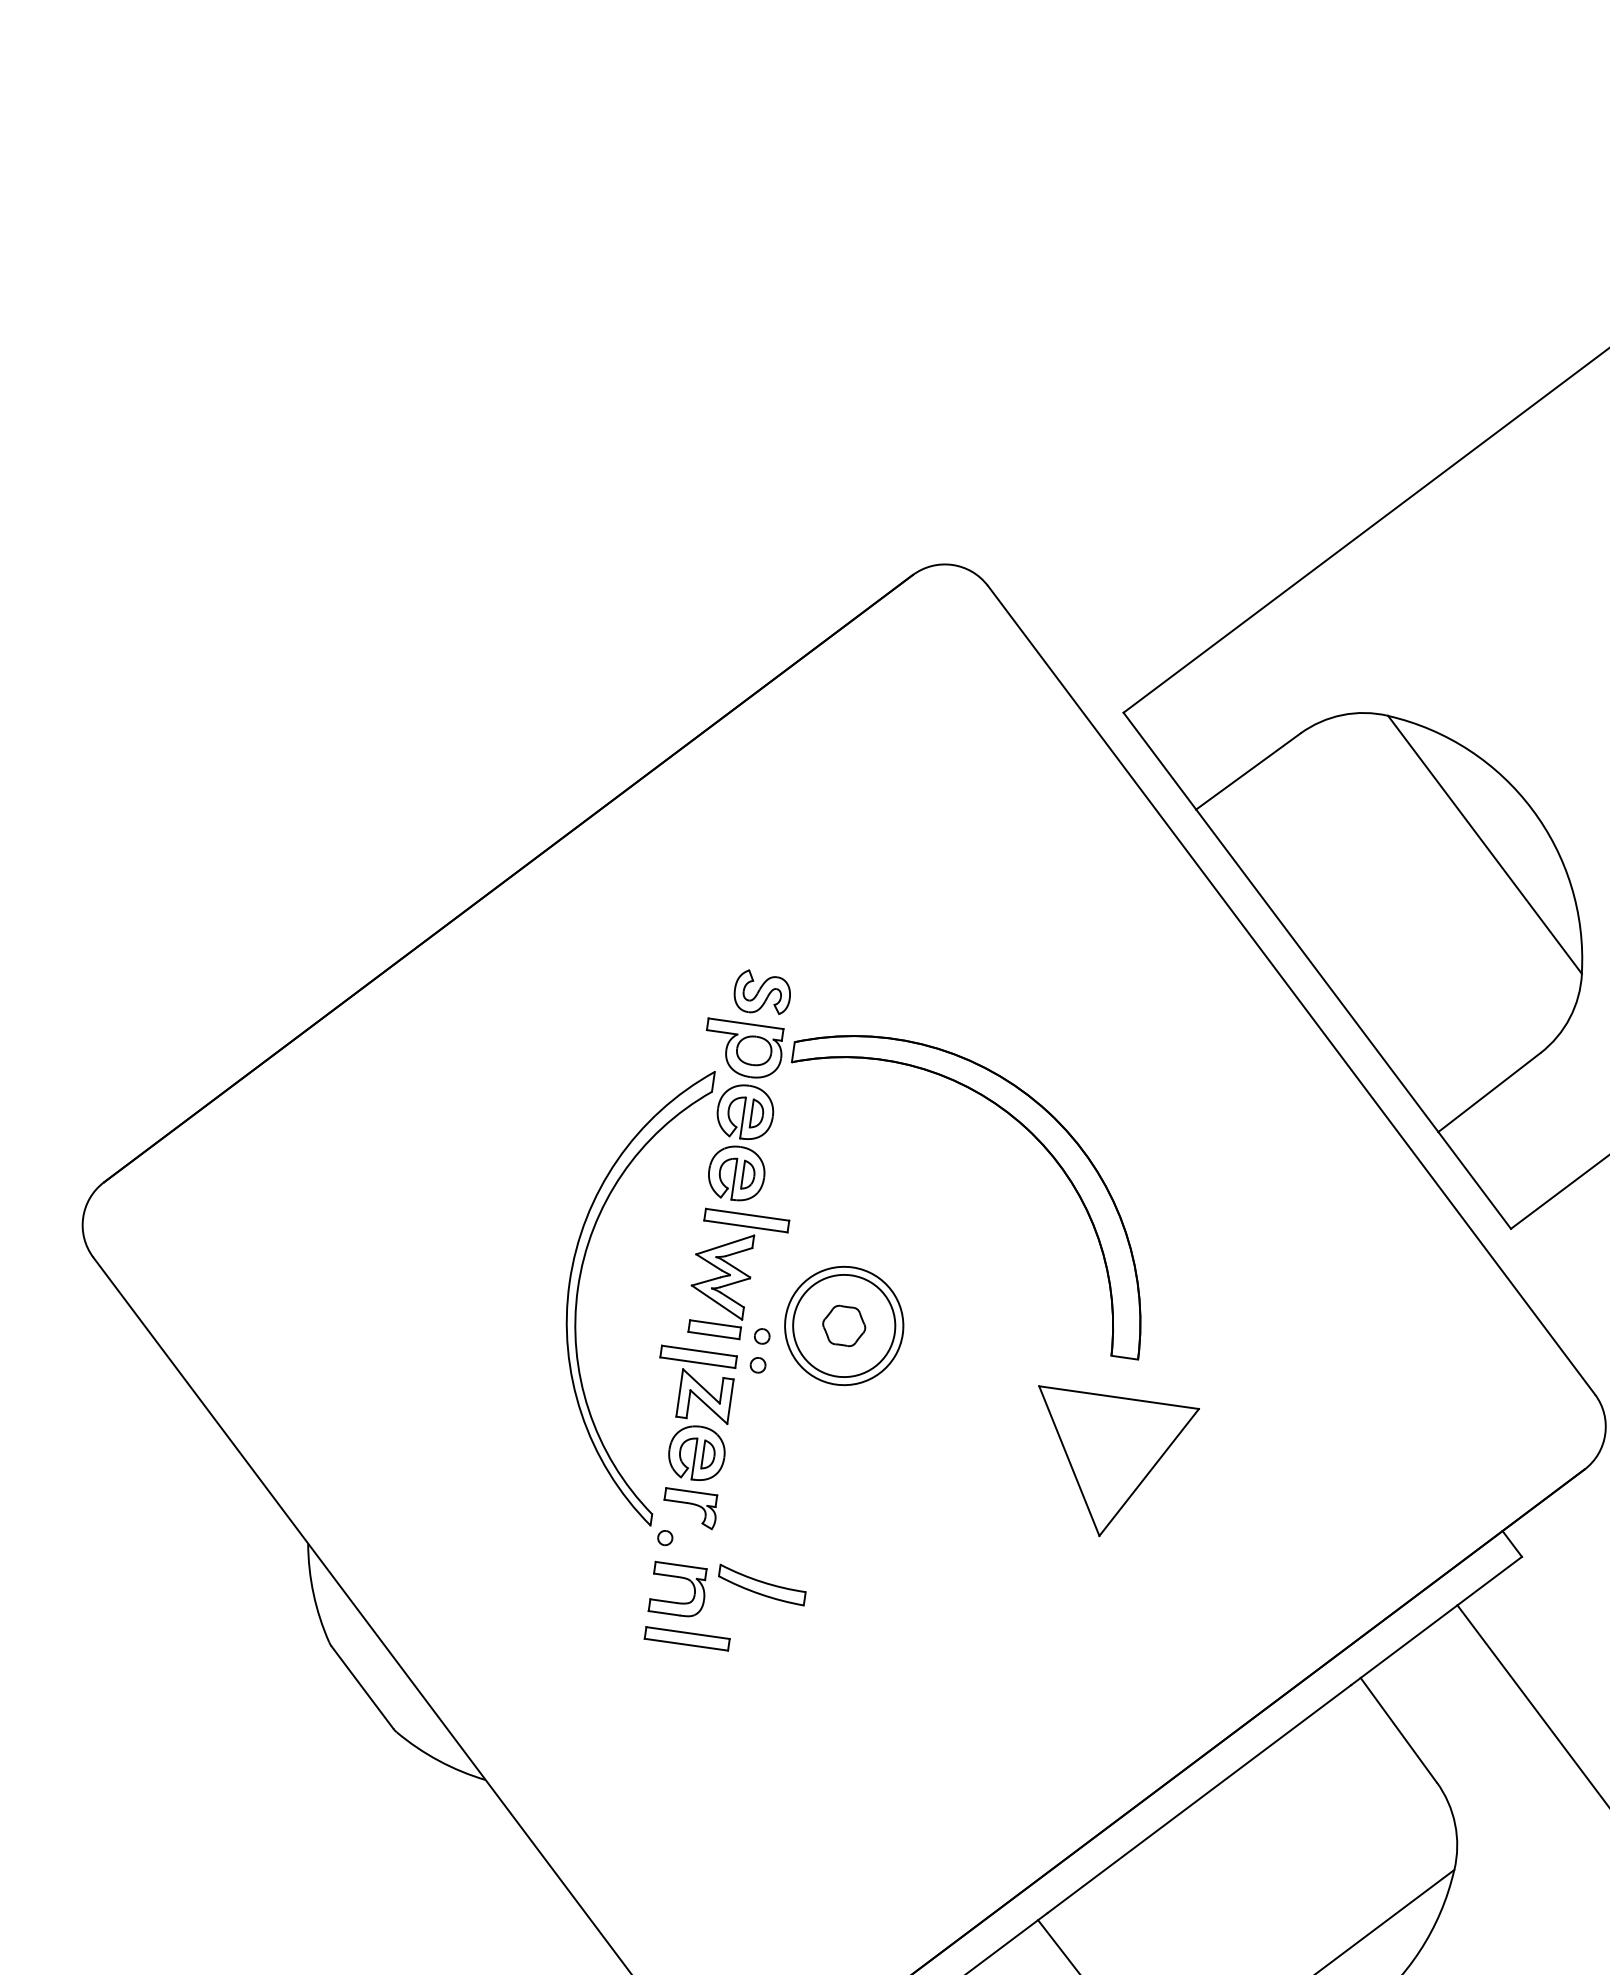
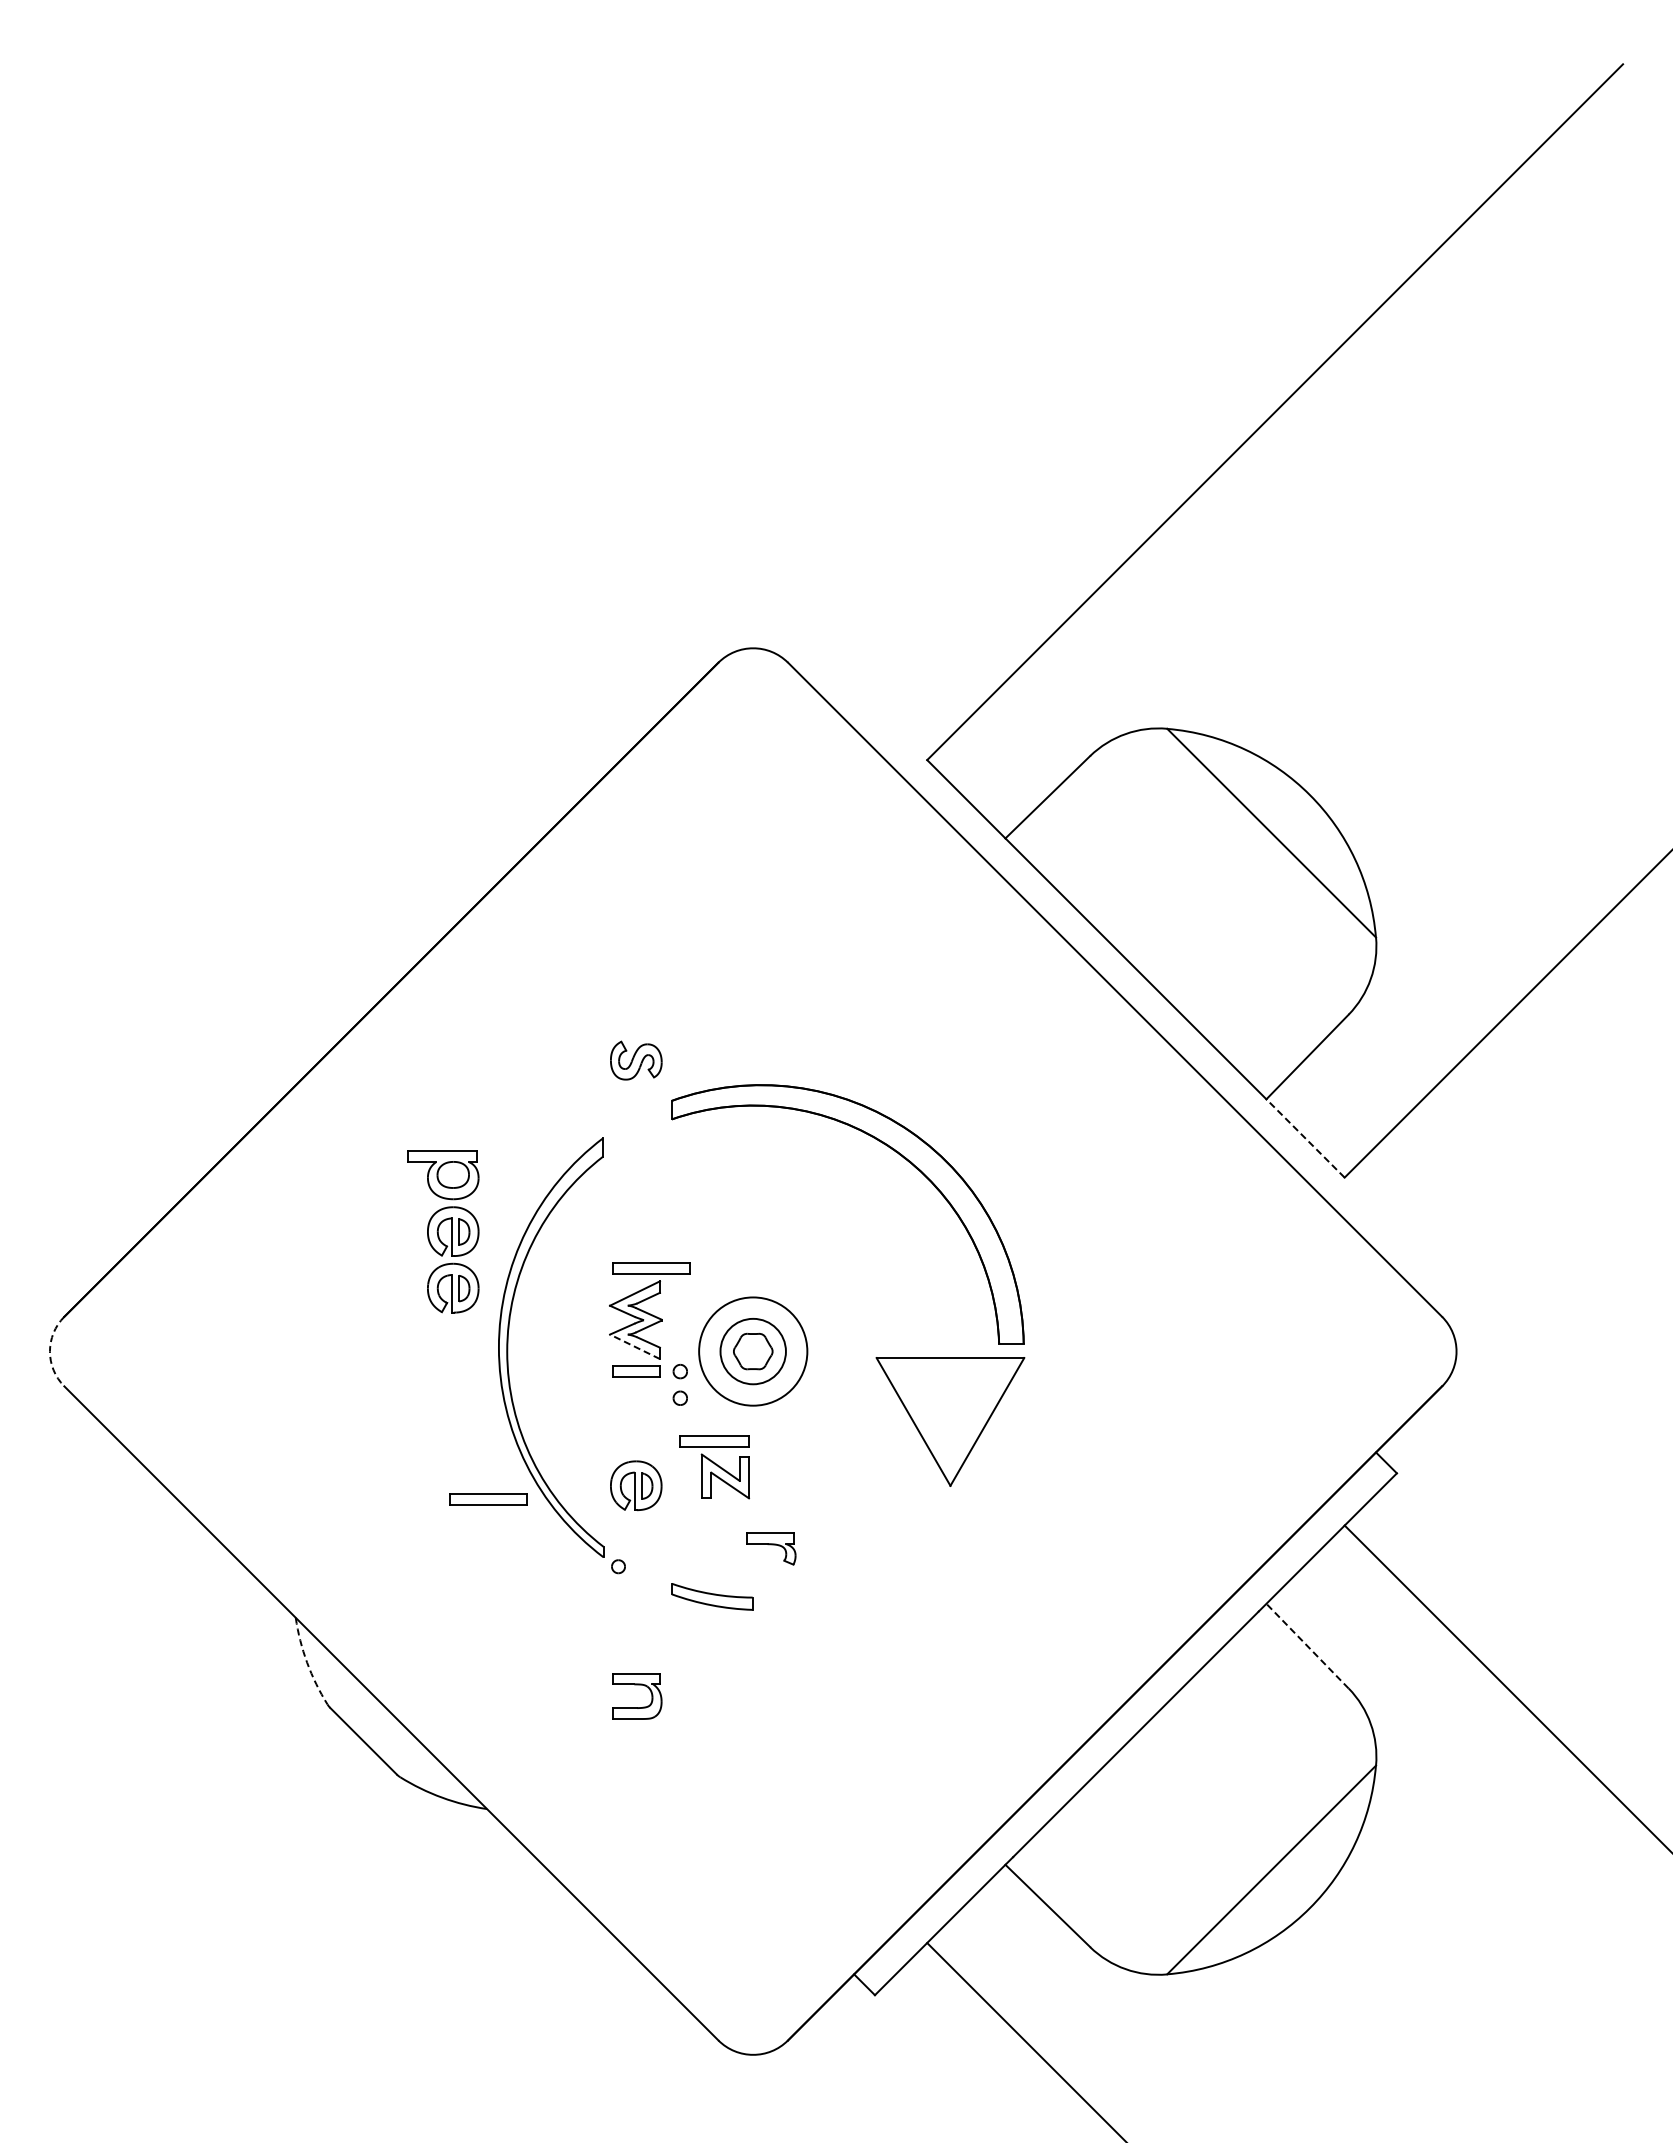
part: (734, 1110) -> (443, 1231), moved
line: (1474, 1180) -> (1305, 1138), solid -> dashed
arc: (82, 1217) -> (49, 1351), solid -> dashed
line: (717, 1302) -> (635, 1346), solid -> dashed
circle: (843, 1325) -> (752, 1351), size x0.7
part: (694, 1385) -> (714, 1467), moved
part: (1109, 1466) -> (950, 1421), moved
part: (690, 1508) -> (771, 1548), moved
part: (680, 1578) -> (637, 1685), moved
arc: (314, 1593) -> (307, 1662), solid -> dashed
part: (687, 1639) -> (488, 1499), moved
line: (1398, 1729) -> (1307, 1645), solid -> dashed

